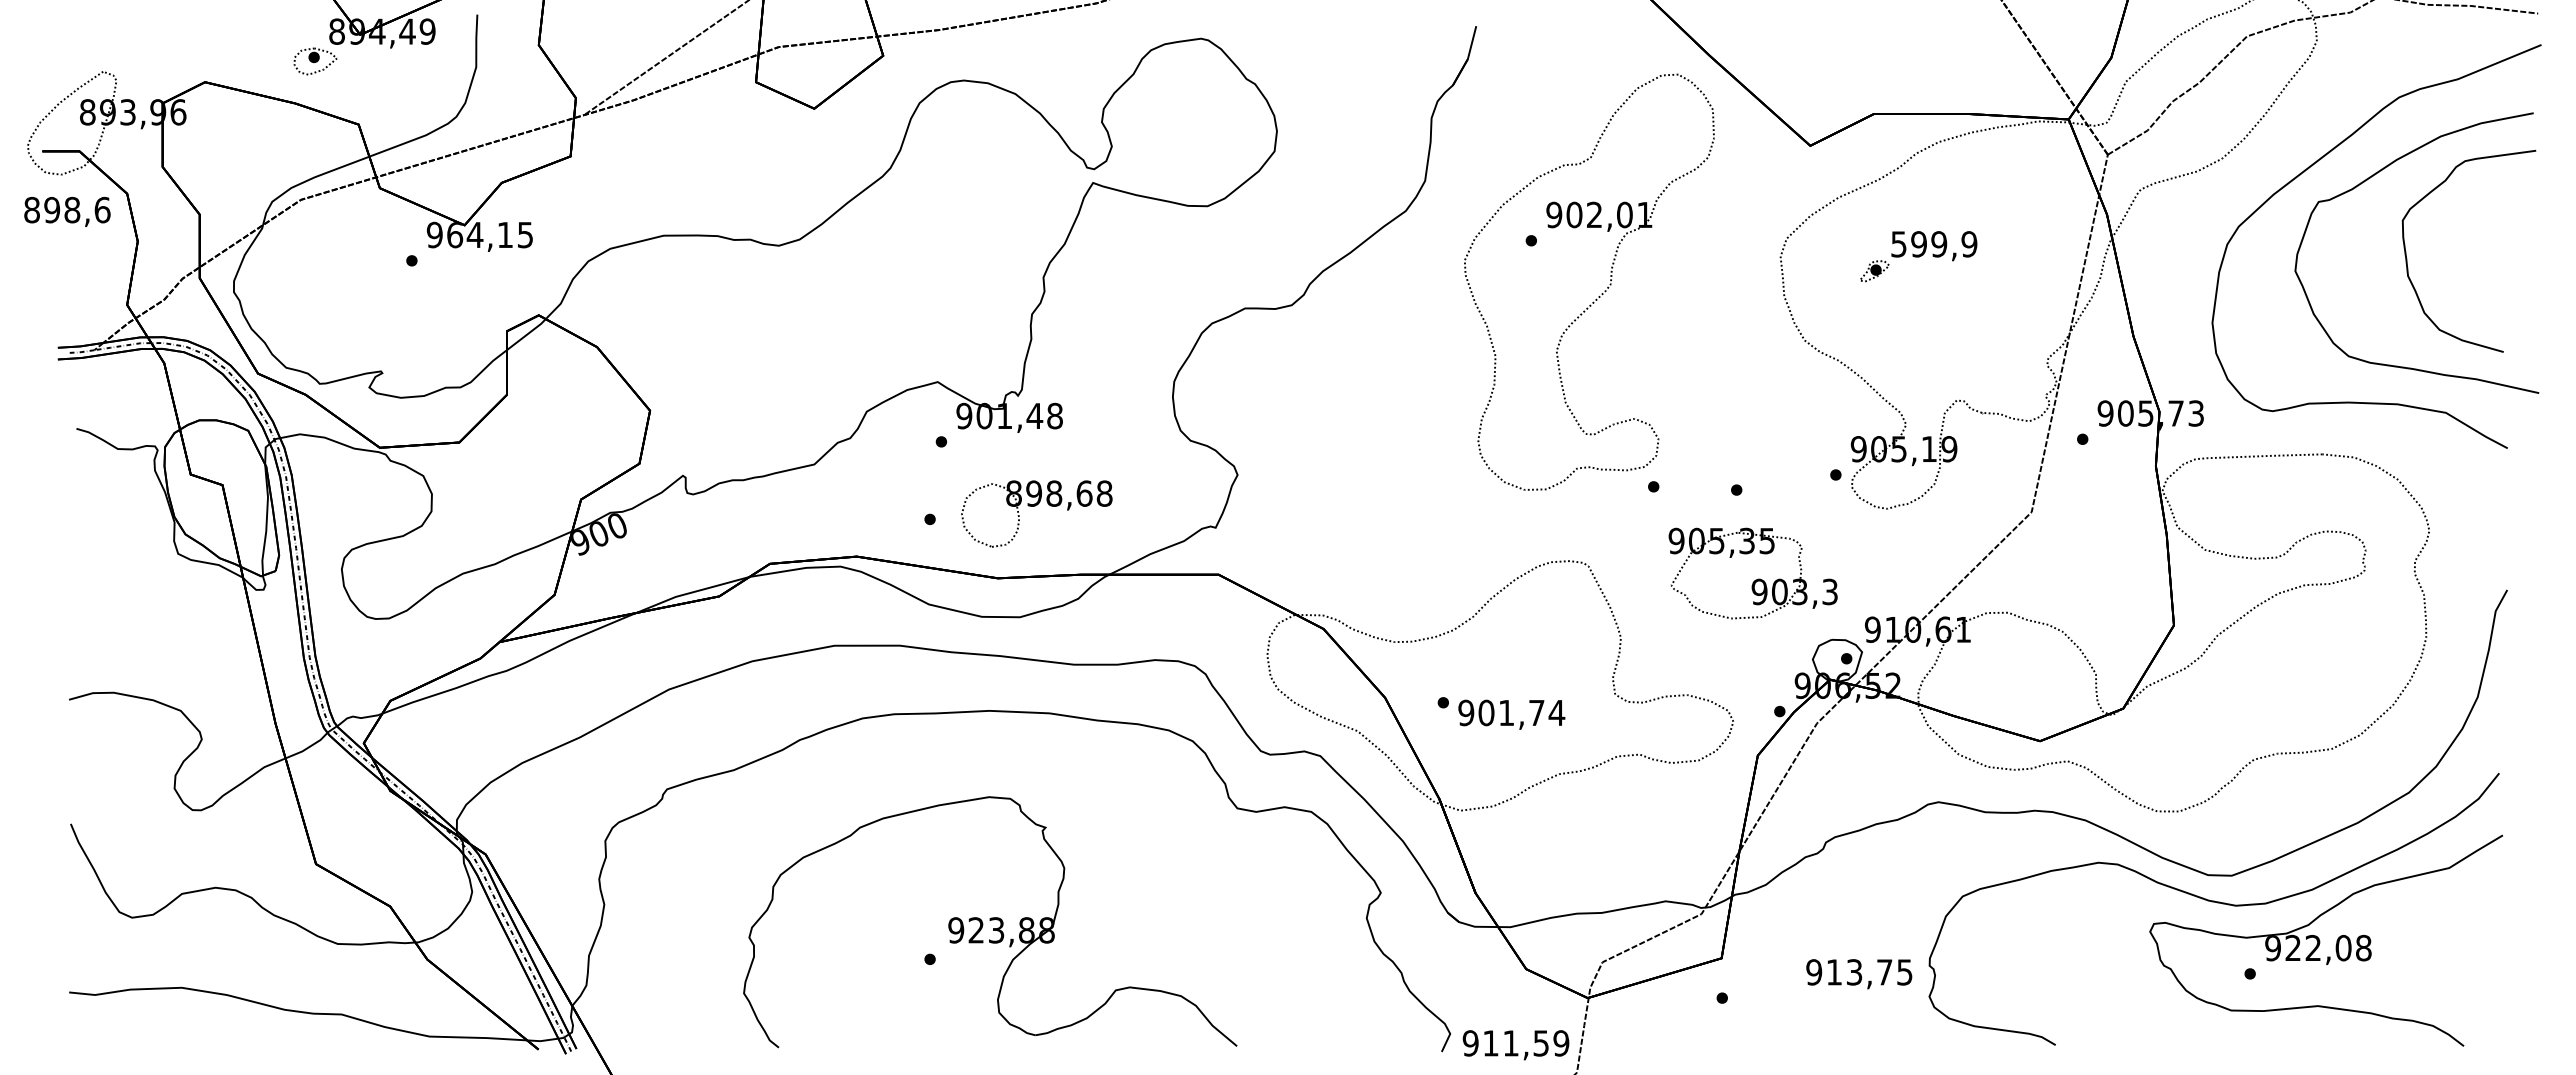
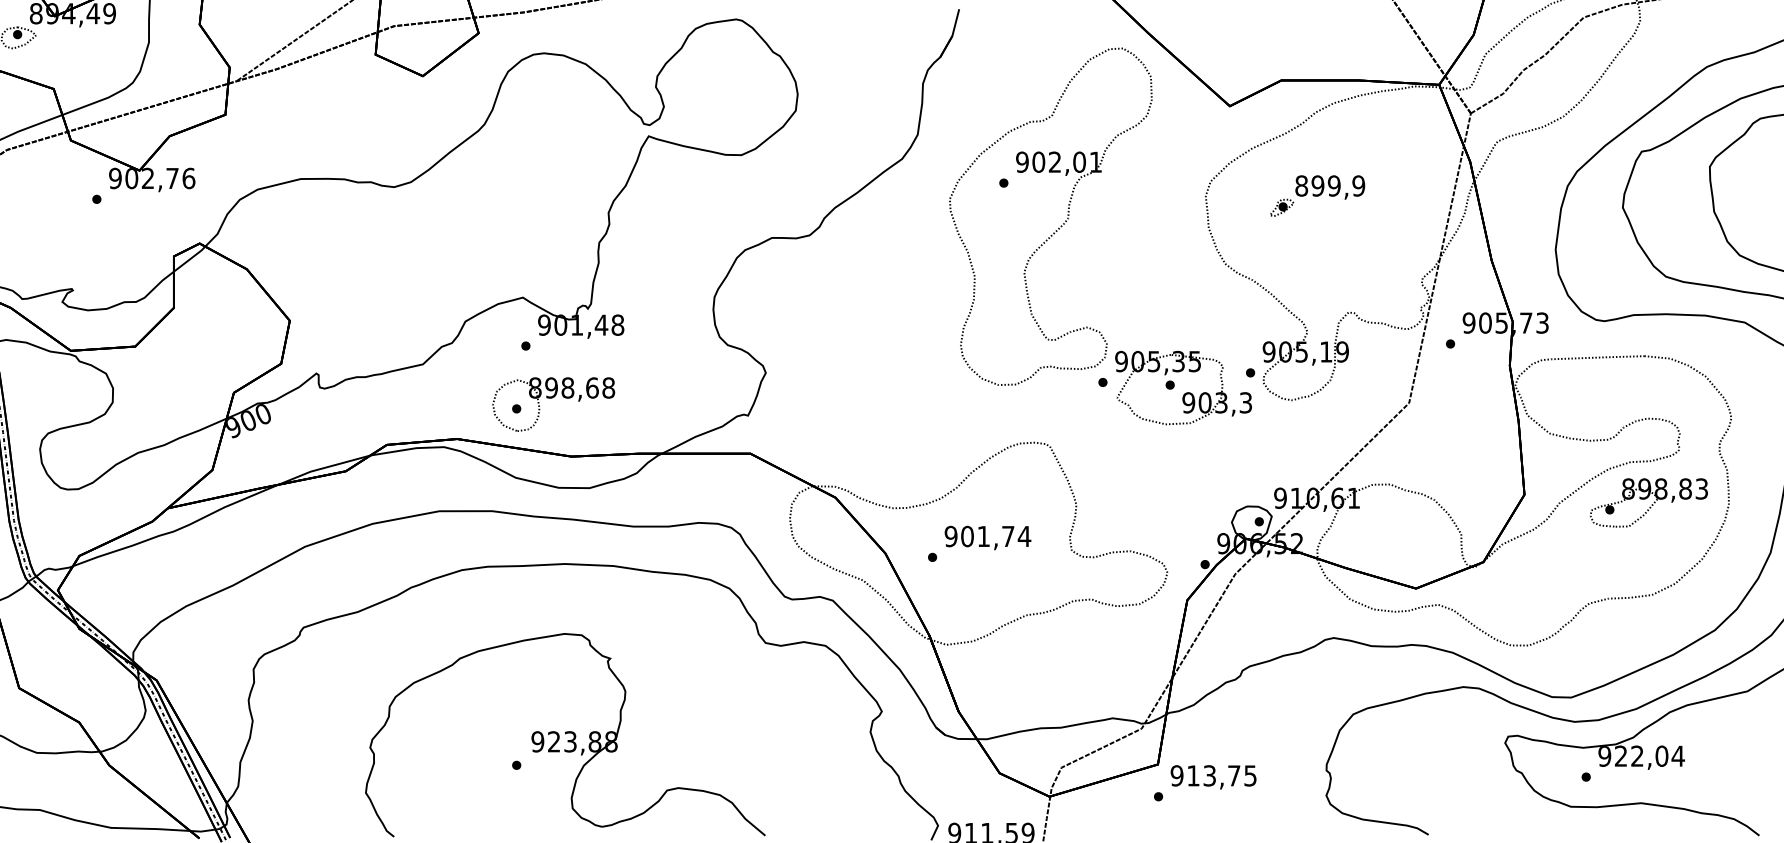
text: (490, 234) -> (160, 178), 964,15 -> 902,76
text: (1898, 244) -> (1301, 186), 599,9 -> 899,9
part: (1035, 506) -> (552, 398), moved
part: (1755, 579) -> (1185, 392), moved
part: (2327, 635) -> (1648, 502), added
text: (1511, 714) -> (987, 537), moved
text: (2363, 947) -> (1678, 755), 922,08 -> 922,04
text: (1859, 974) -> (1213, 777), moved

